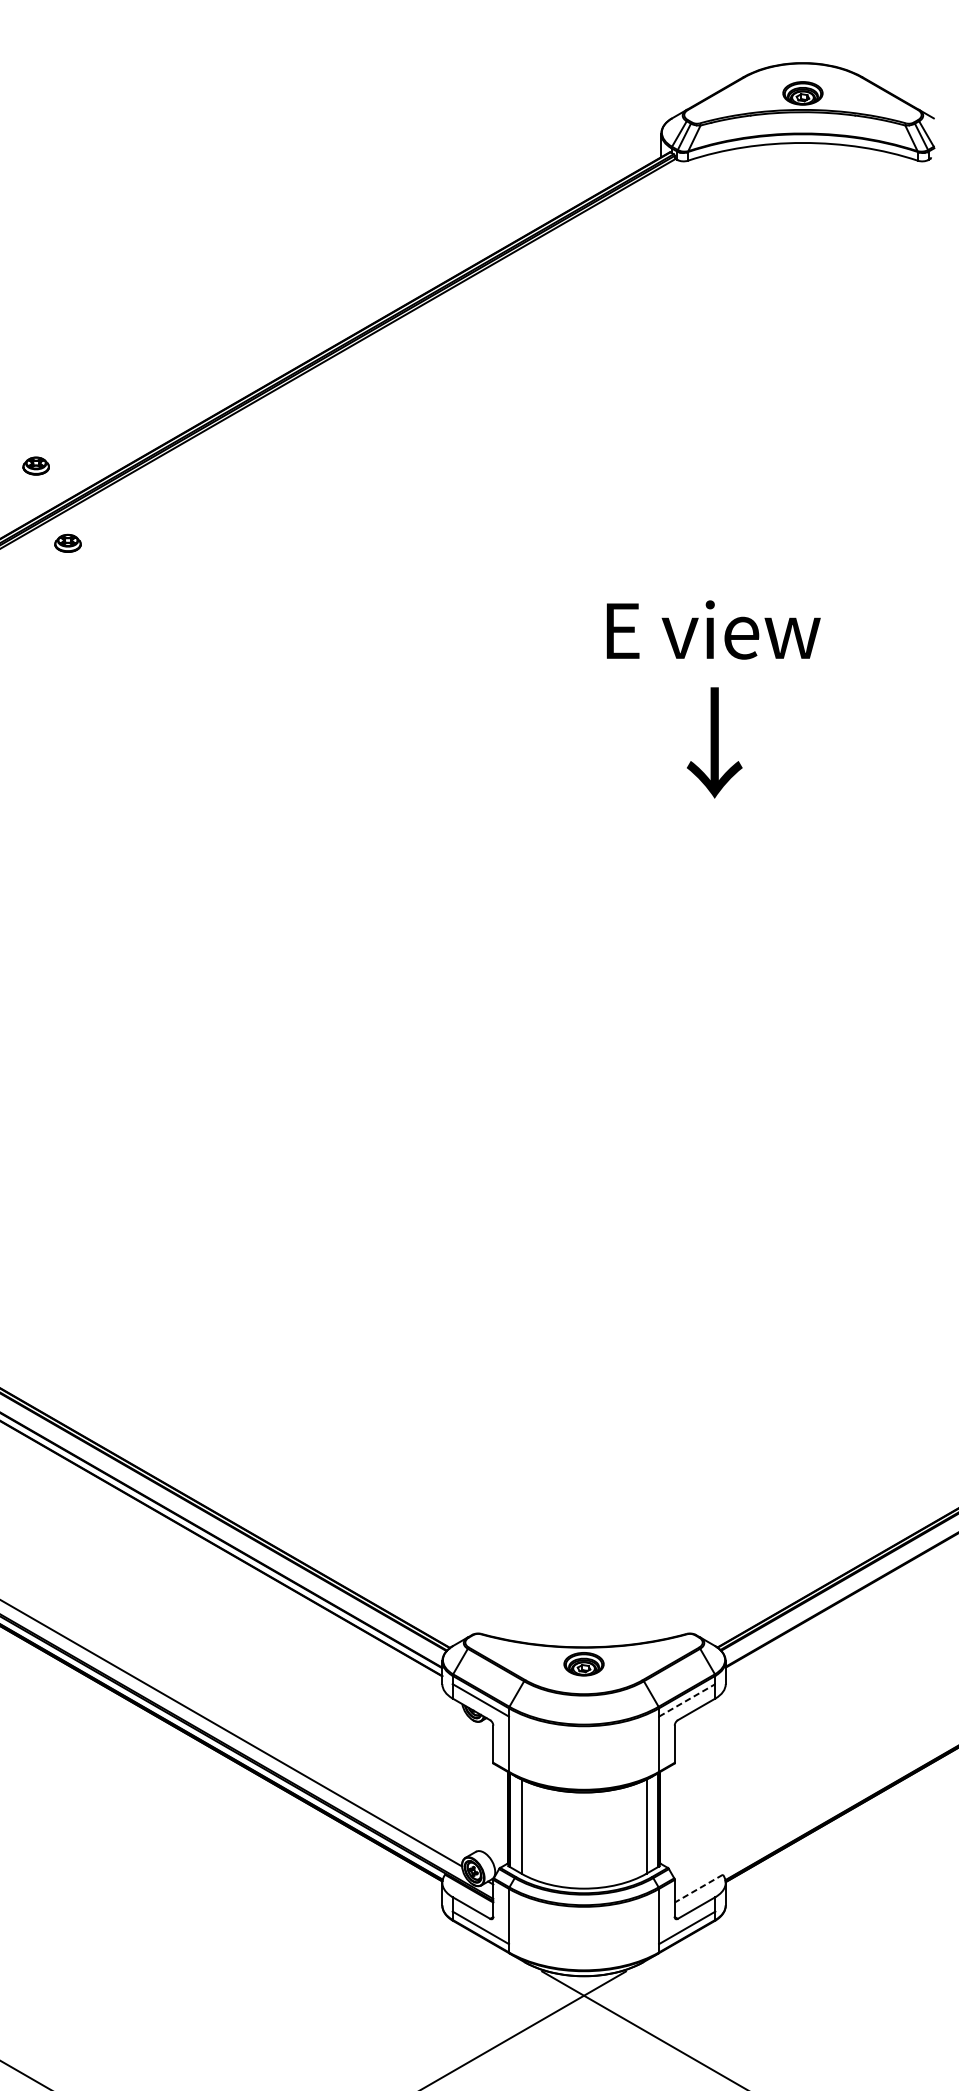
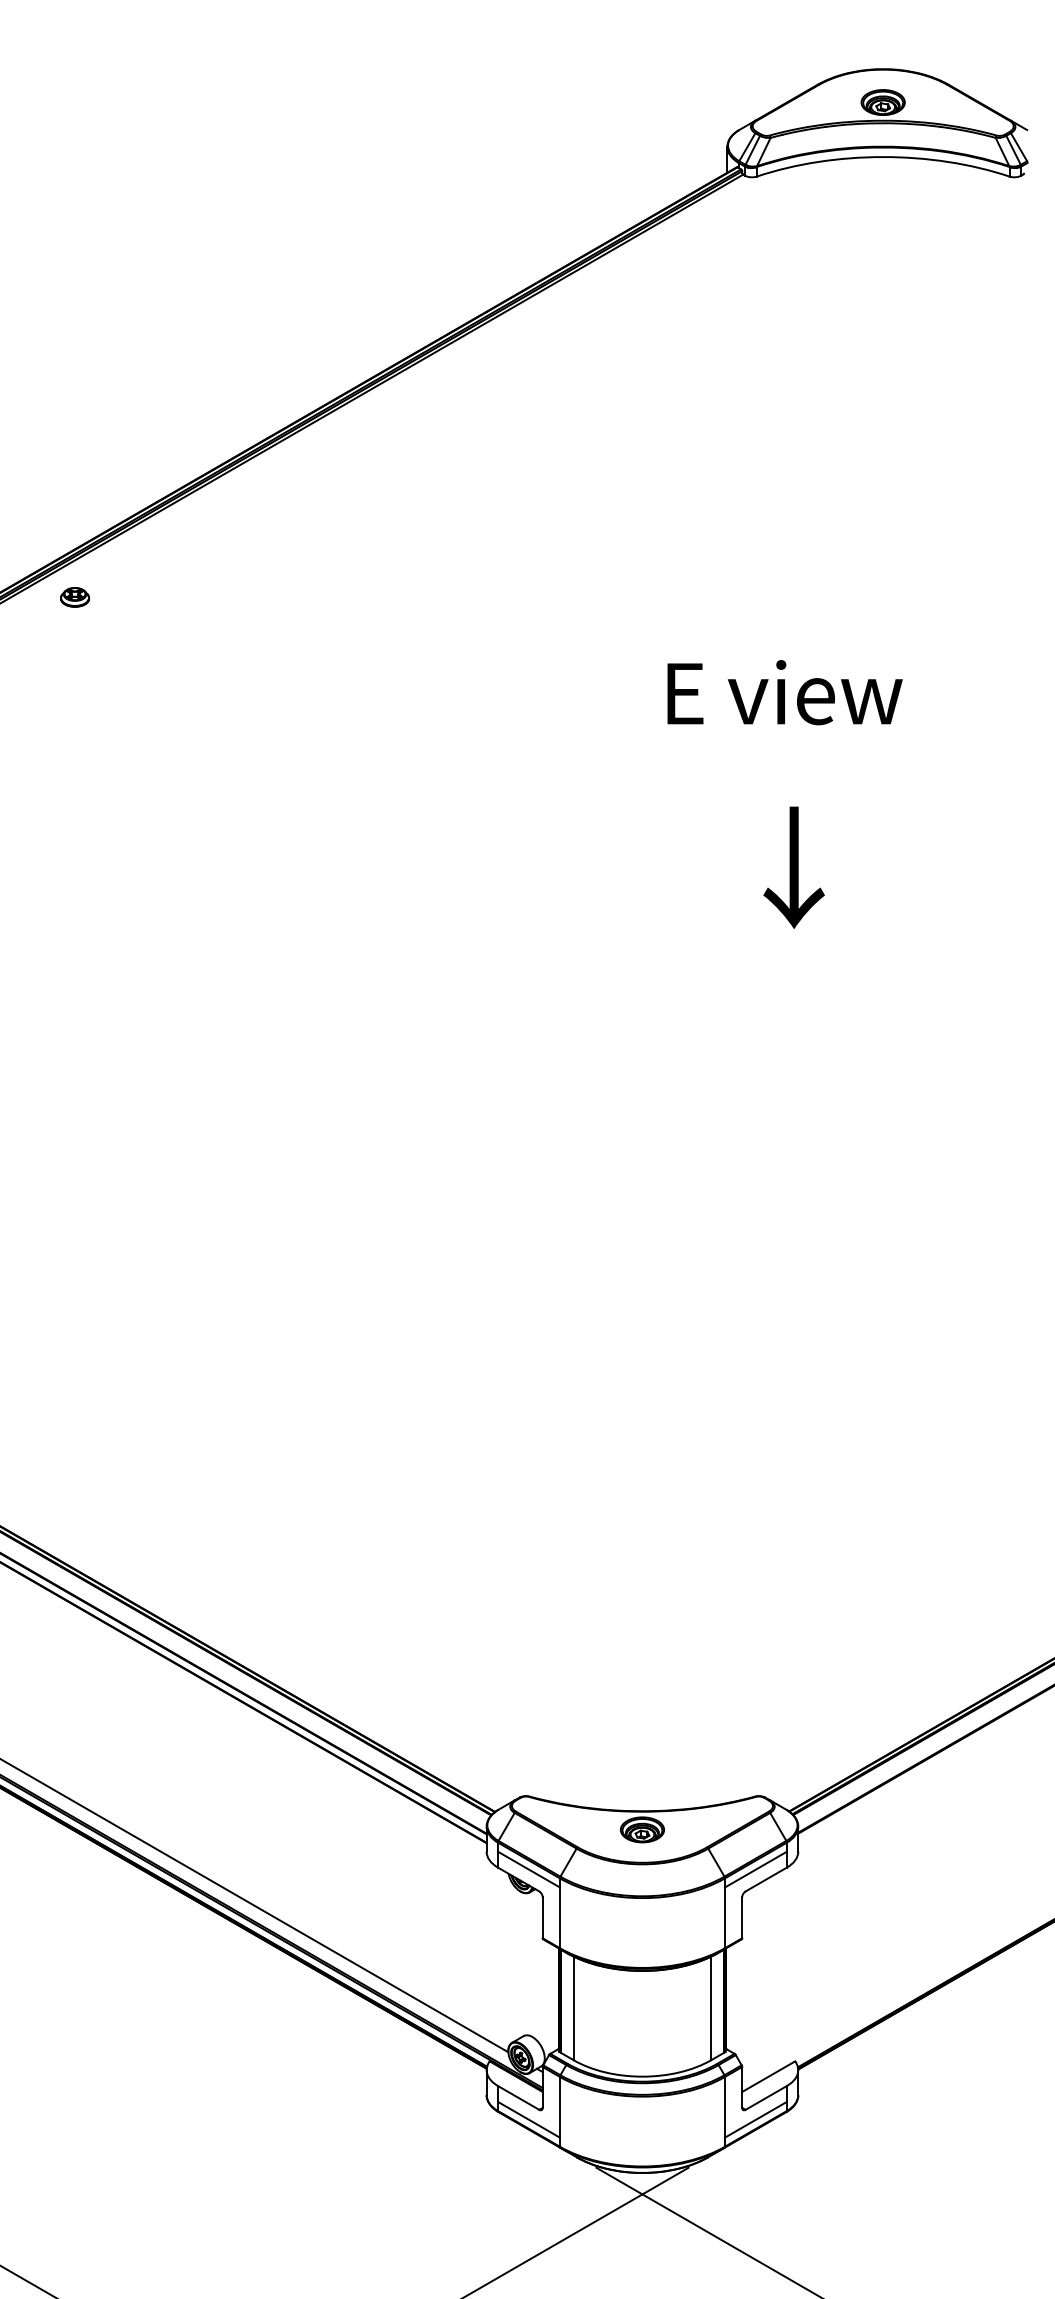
part: (36, 466) -> (40, 512), removed
text: (714, 742) -> (793, 867), moved
line: (686, 1700) -> (755, 1869), dashed -> solid
line: (698, 1888) -> (768, 2076), dashed -> solid

